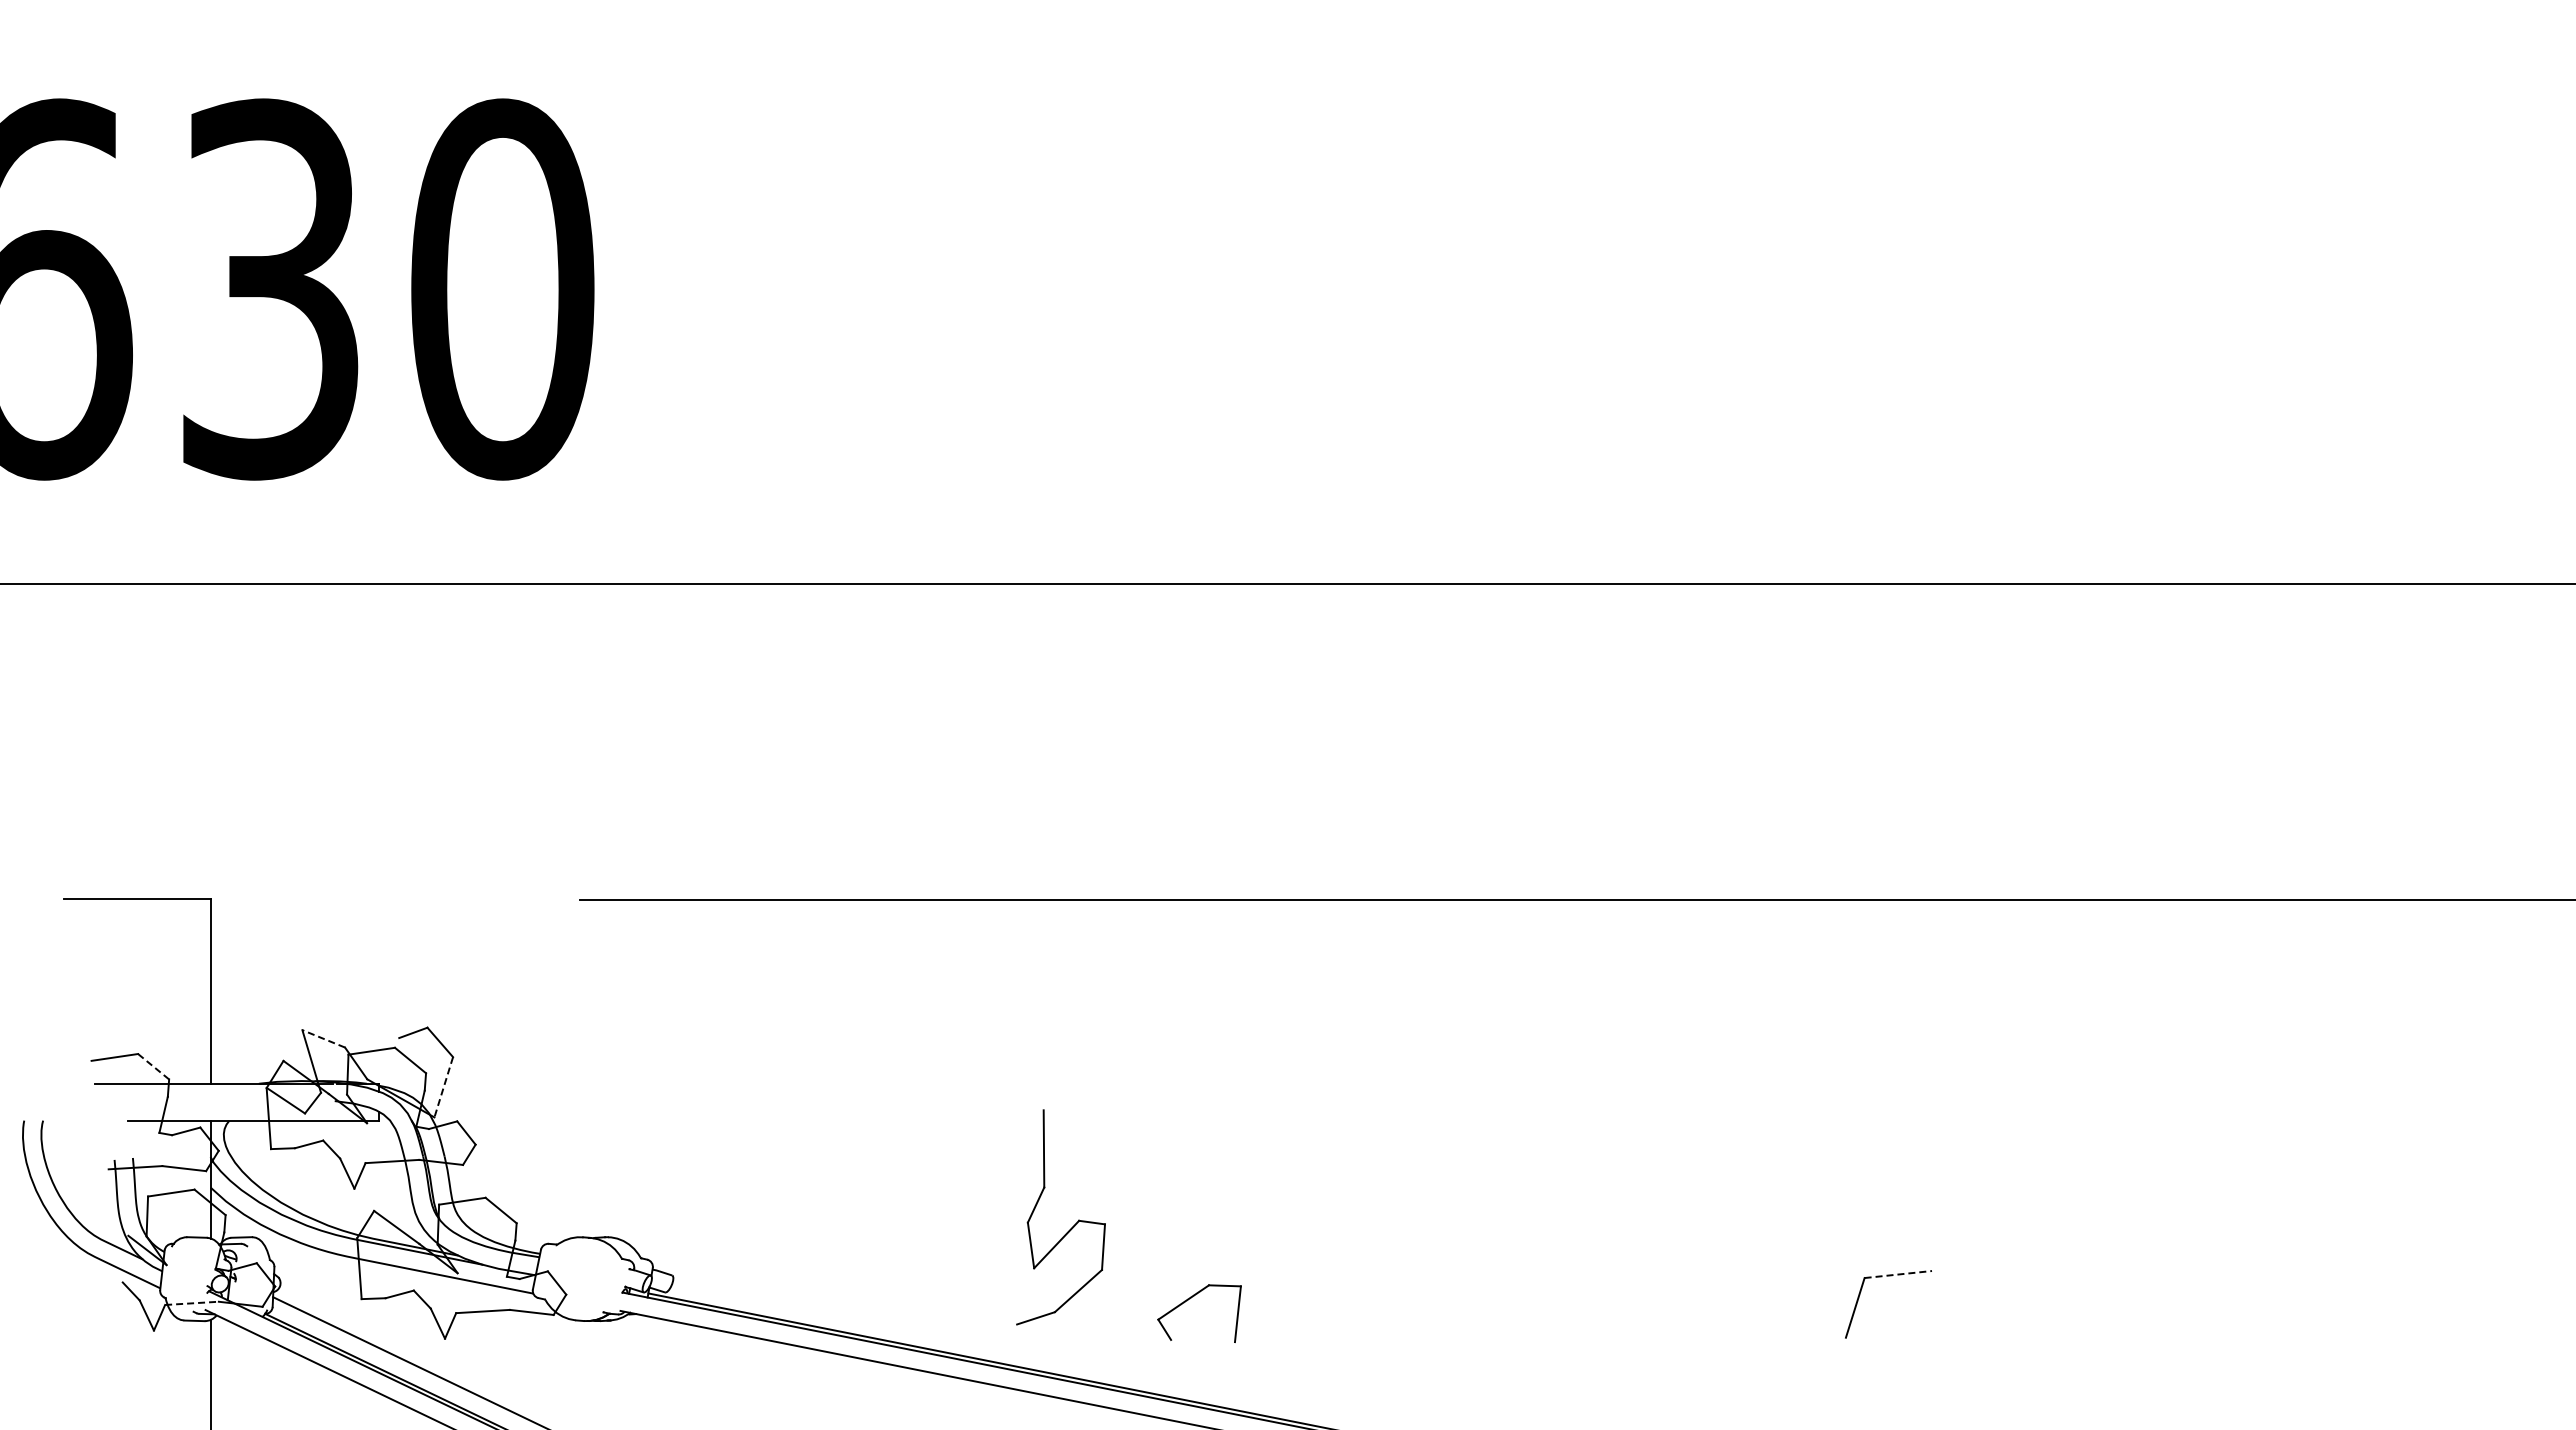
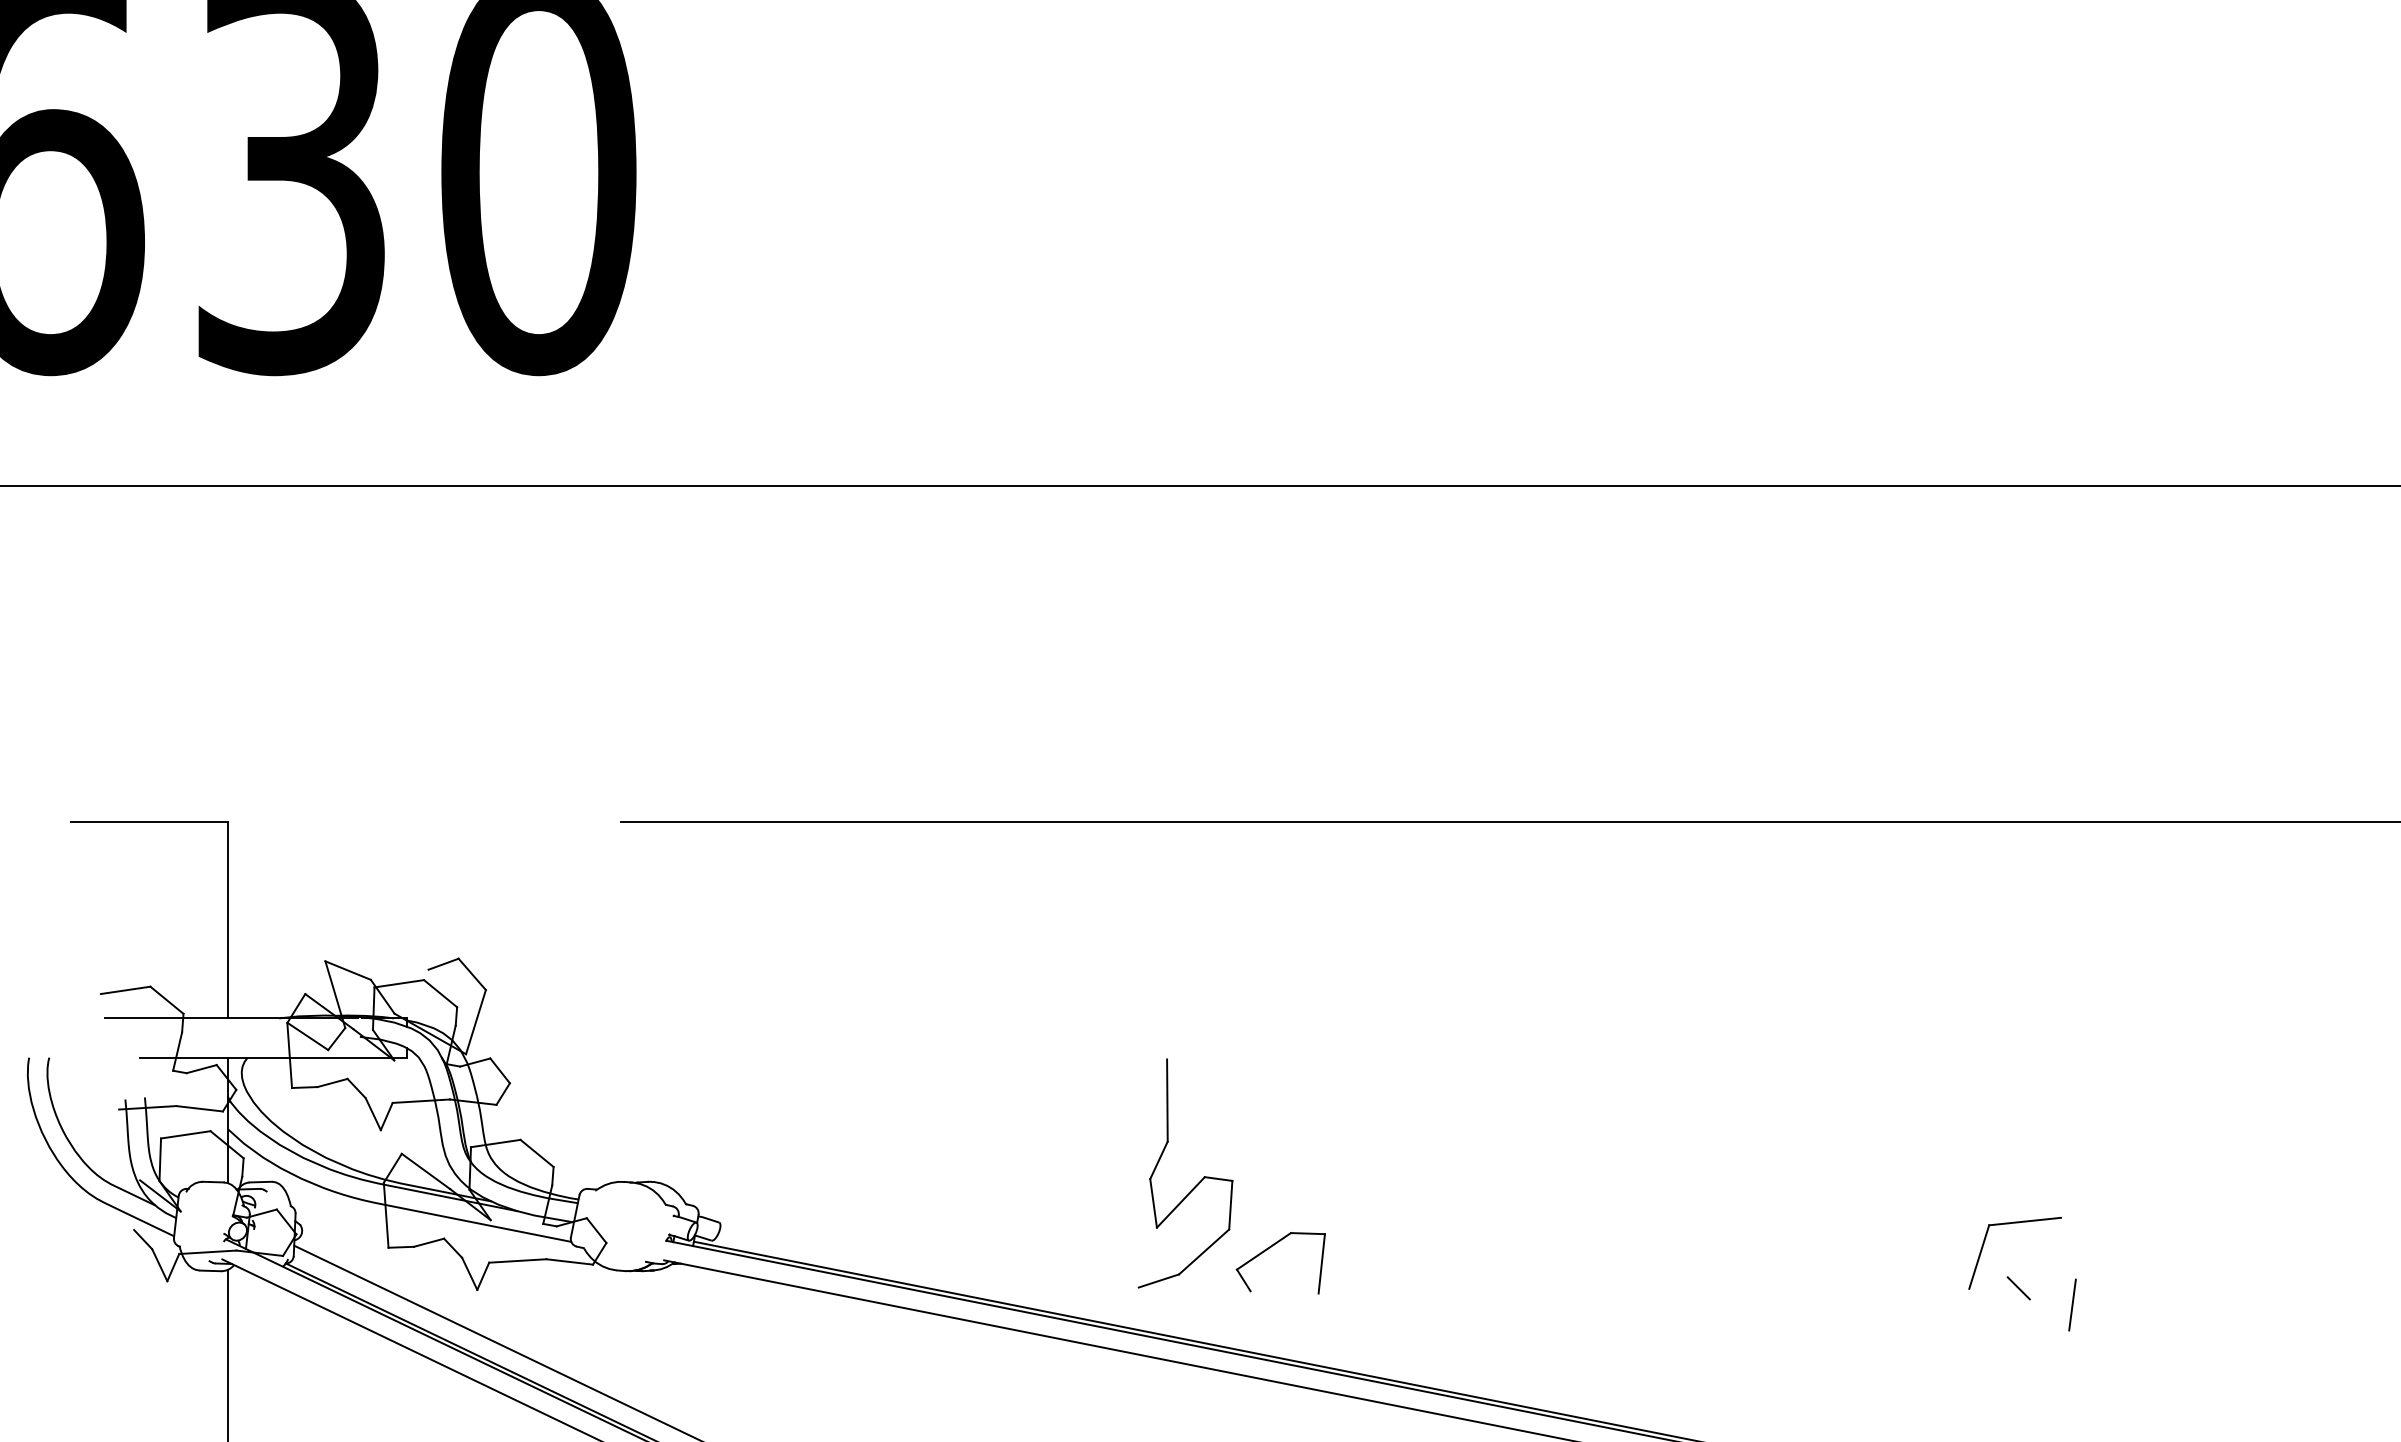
line: (323, 1038) -> (347, 970), dashed -> solid
line: (153, 1066) -> (166, 1000), dashed -> solid
line: (443, 1087) -> (475, 1022), dashed -> solid
part: (1071, 1227) -> (1196, 1184), moved
line: (1898, 1274) -> (2025, 1221), dashed -> solid
line: (191, 1303) -> (207, 1252), dashed -> solid
line: (1892, 1336) -> (2018, 1287), added
line: (1942, 1352) -> (2072, 1304), added

